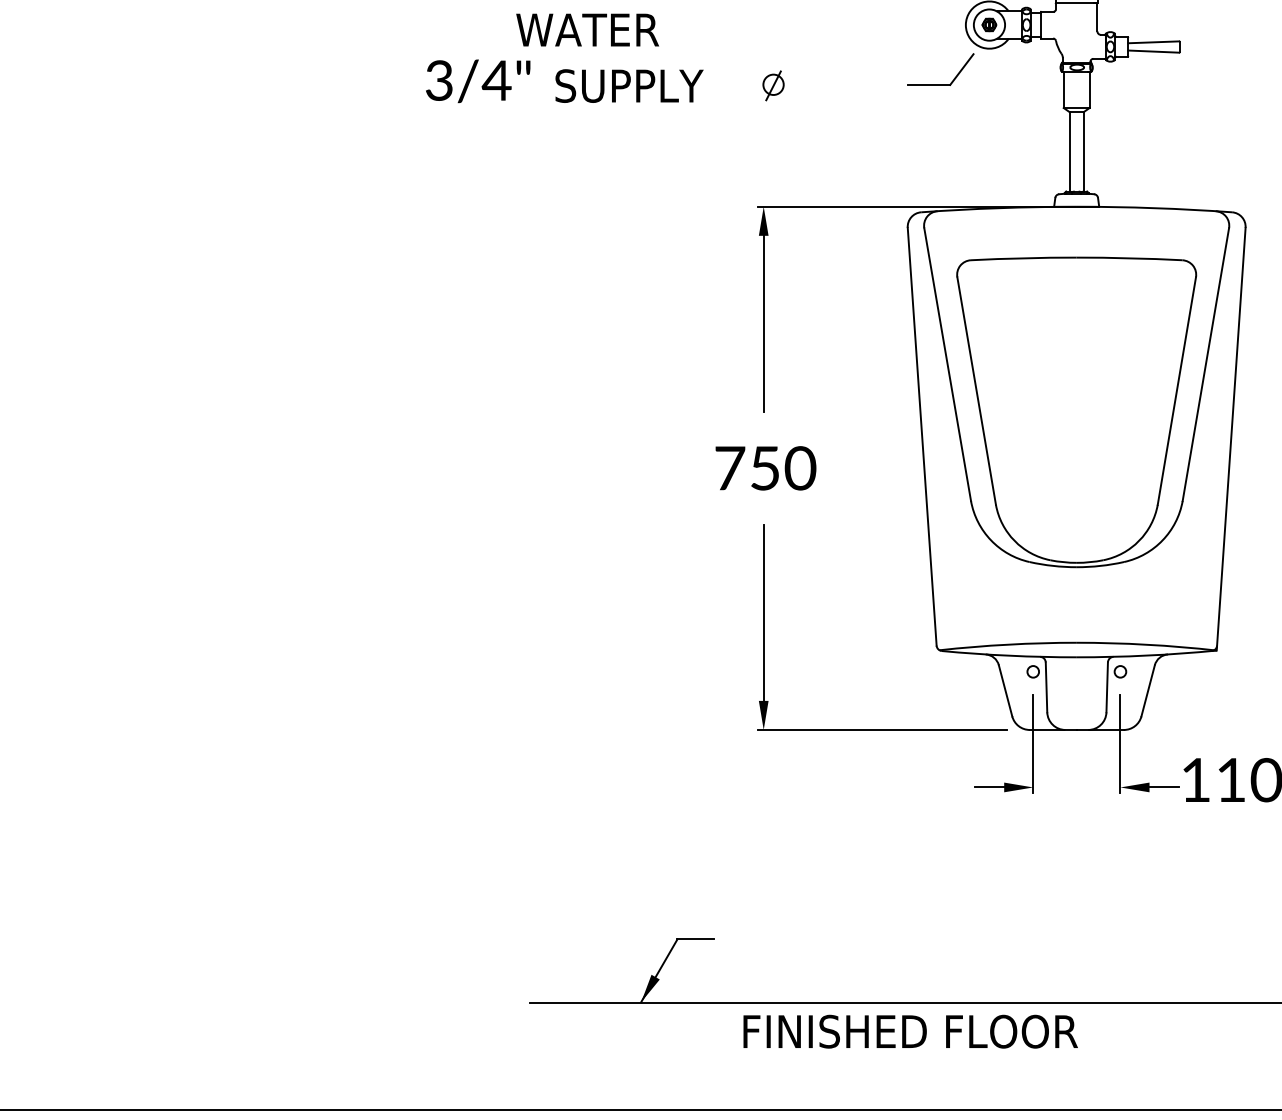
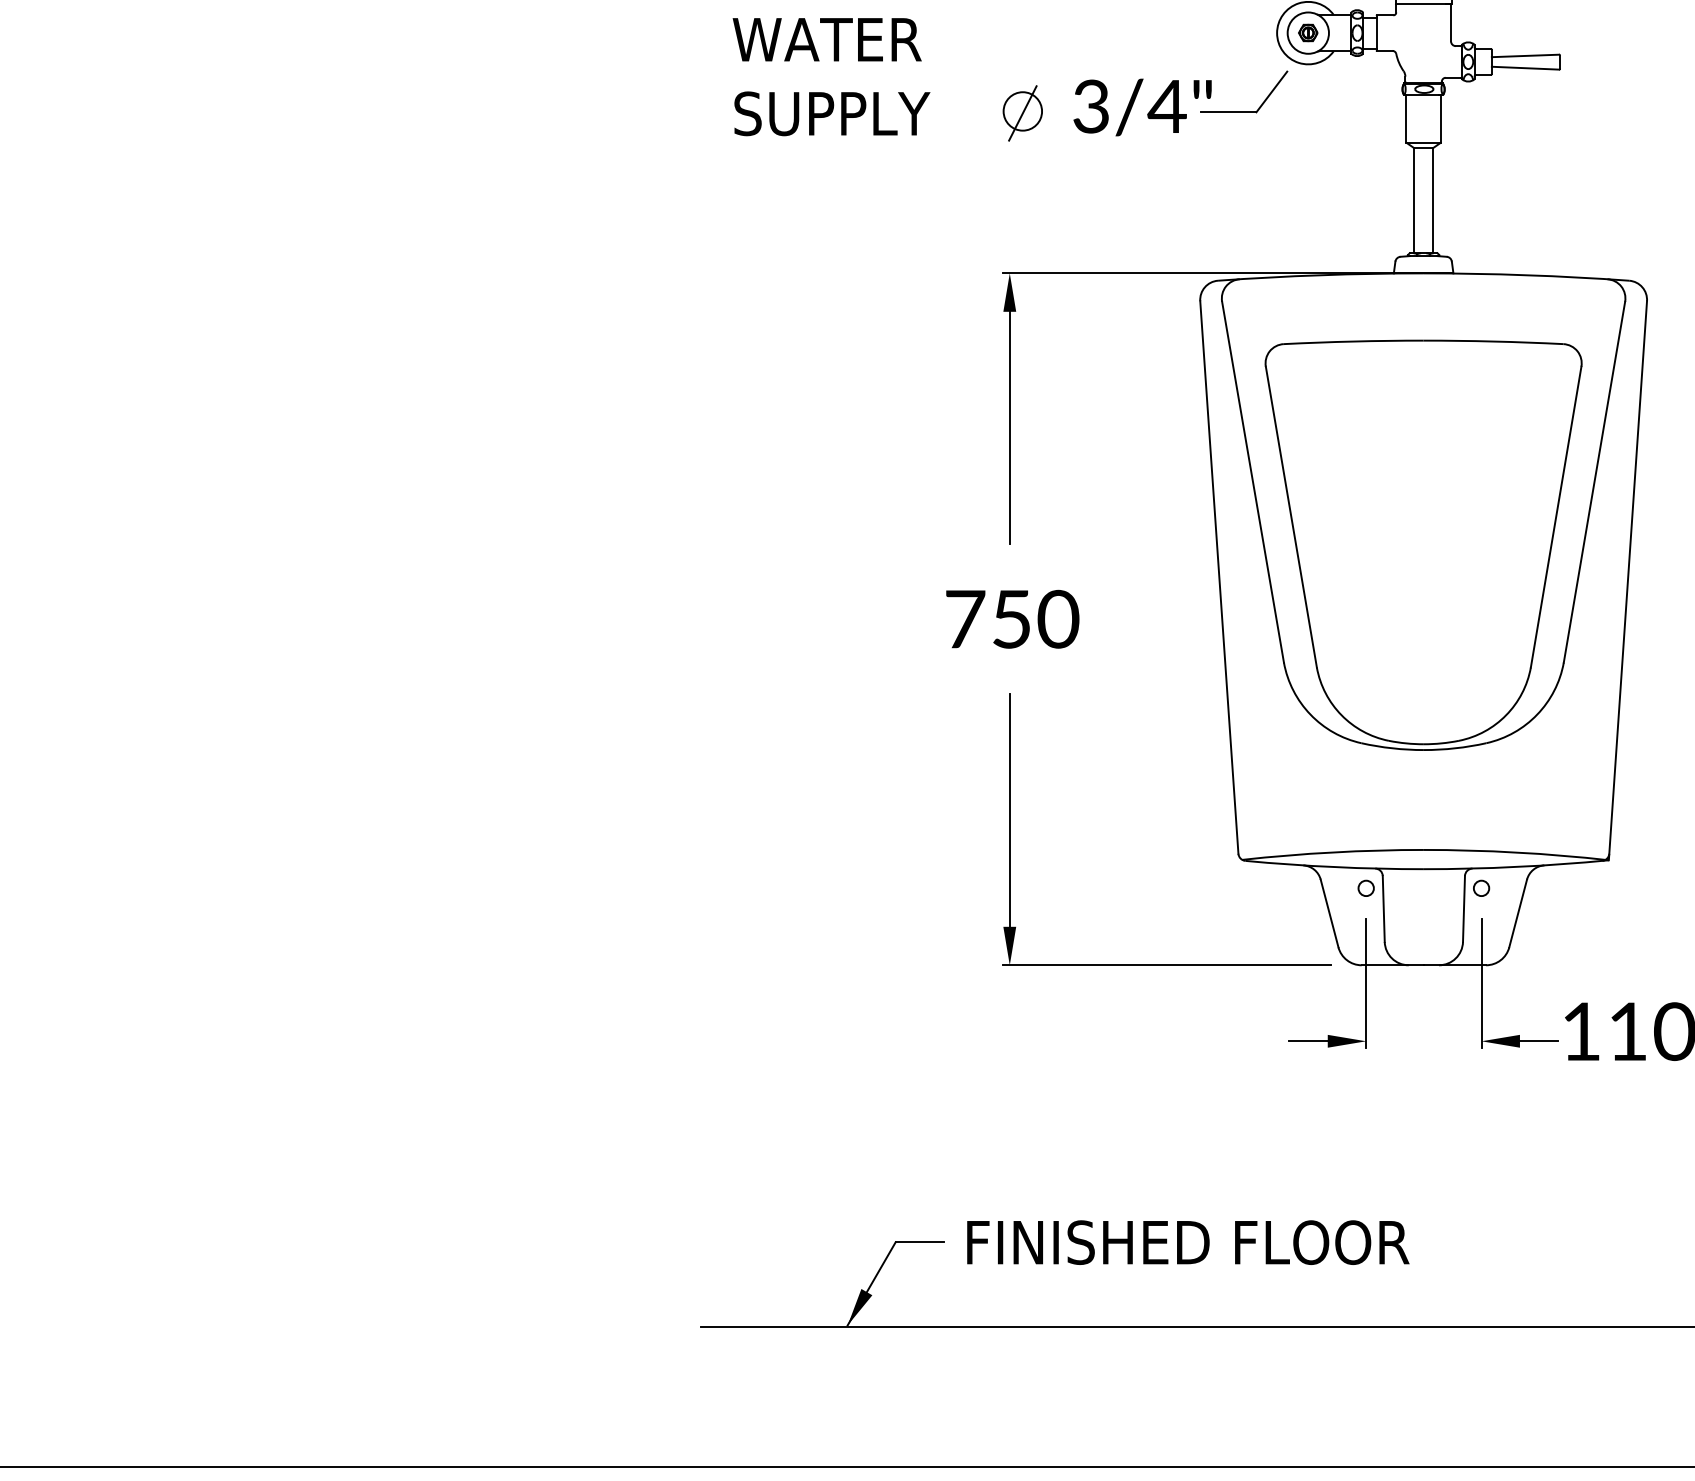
text: (587, 29) -> (827, 38), moved
text: (478, 81) -> (1143, 107), moved
part: (773, 85) -> (1022, 113), size x1.43
text: (910, 1031) -> (1188, 1242), moved

